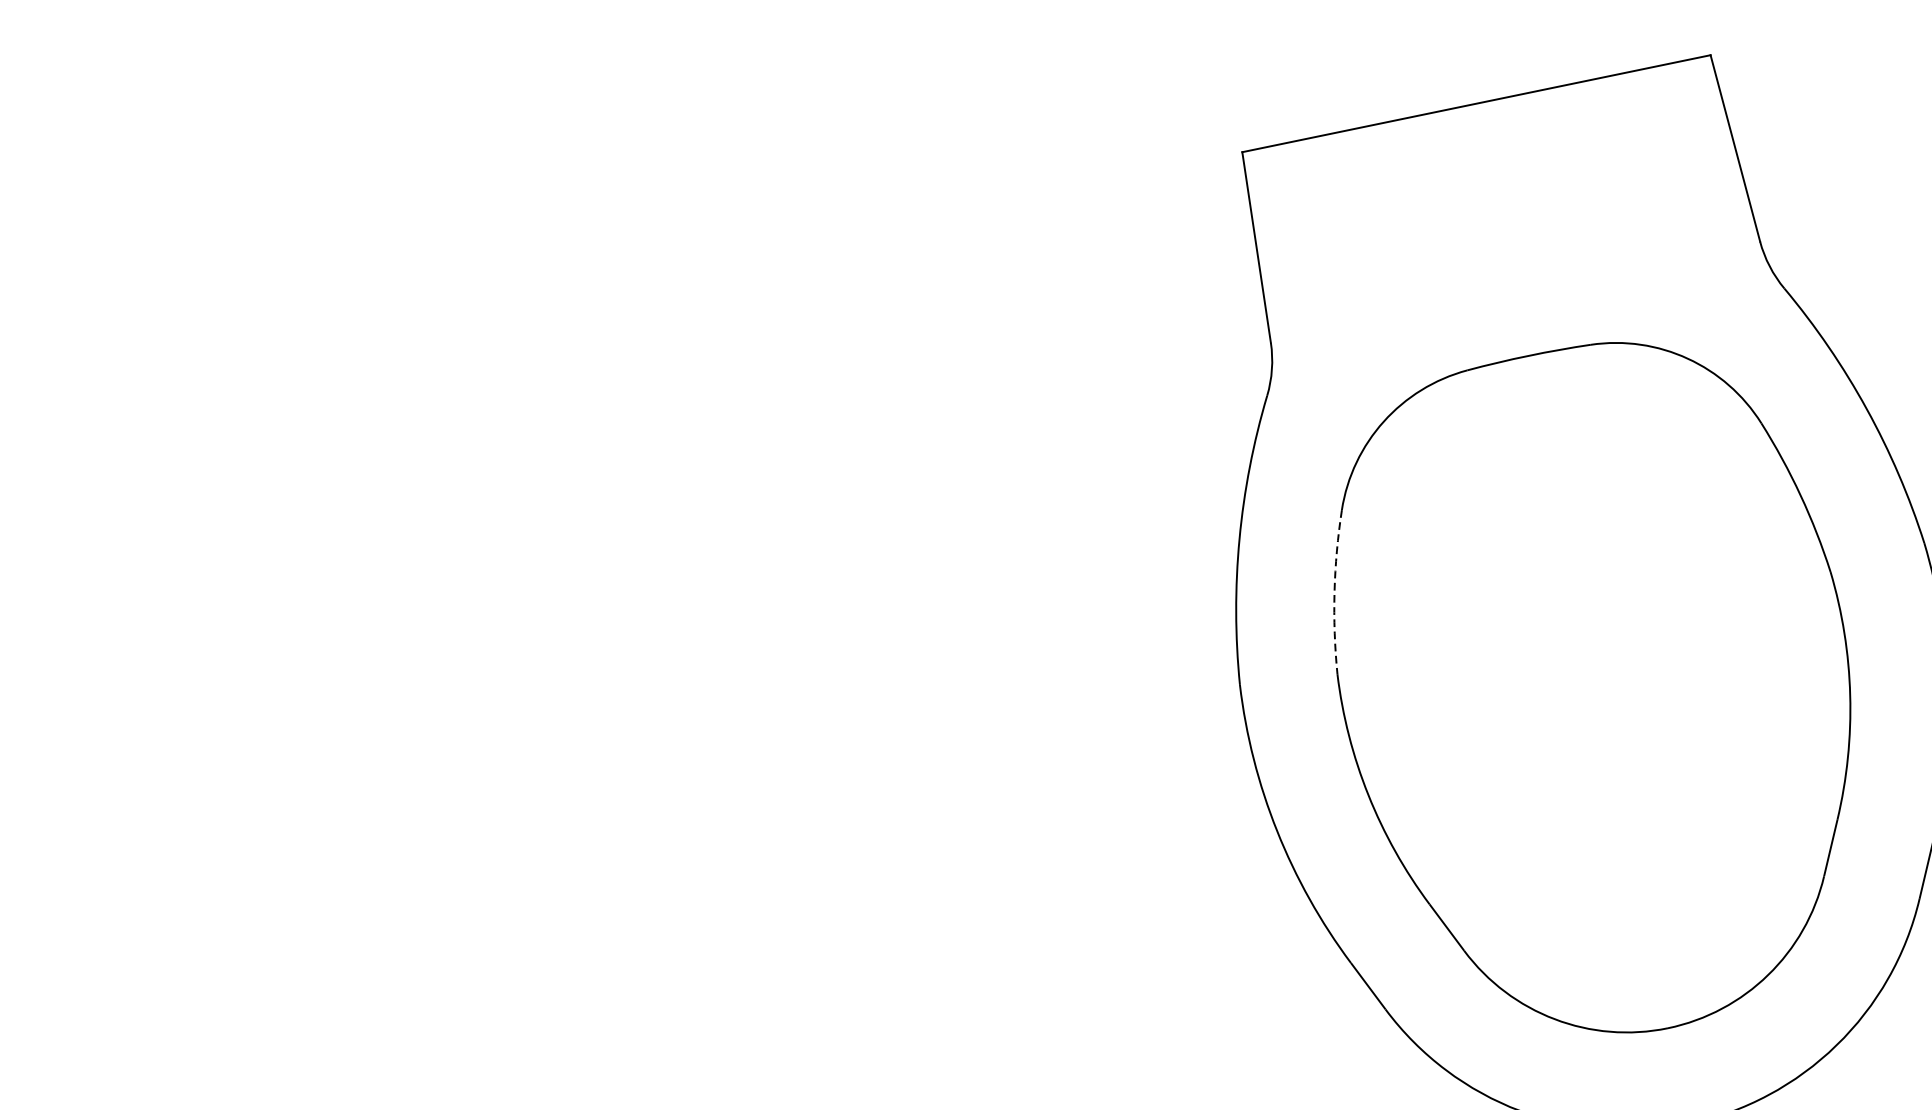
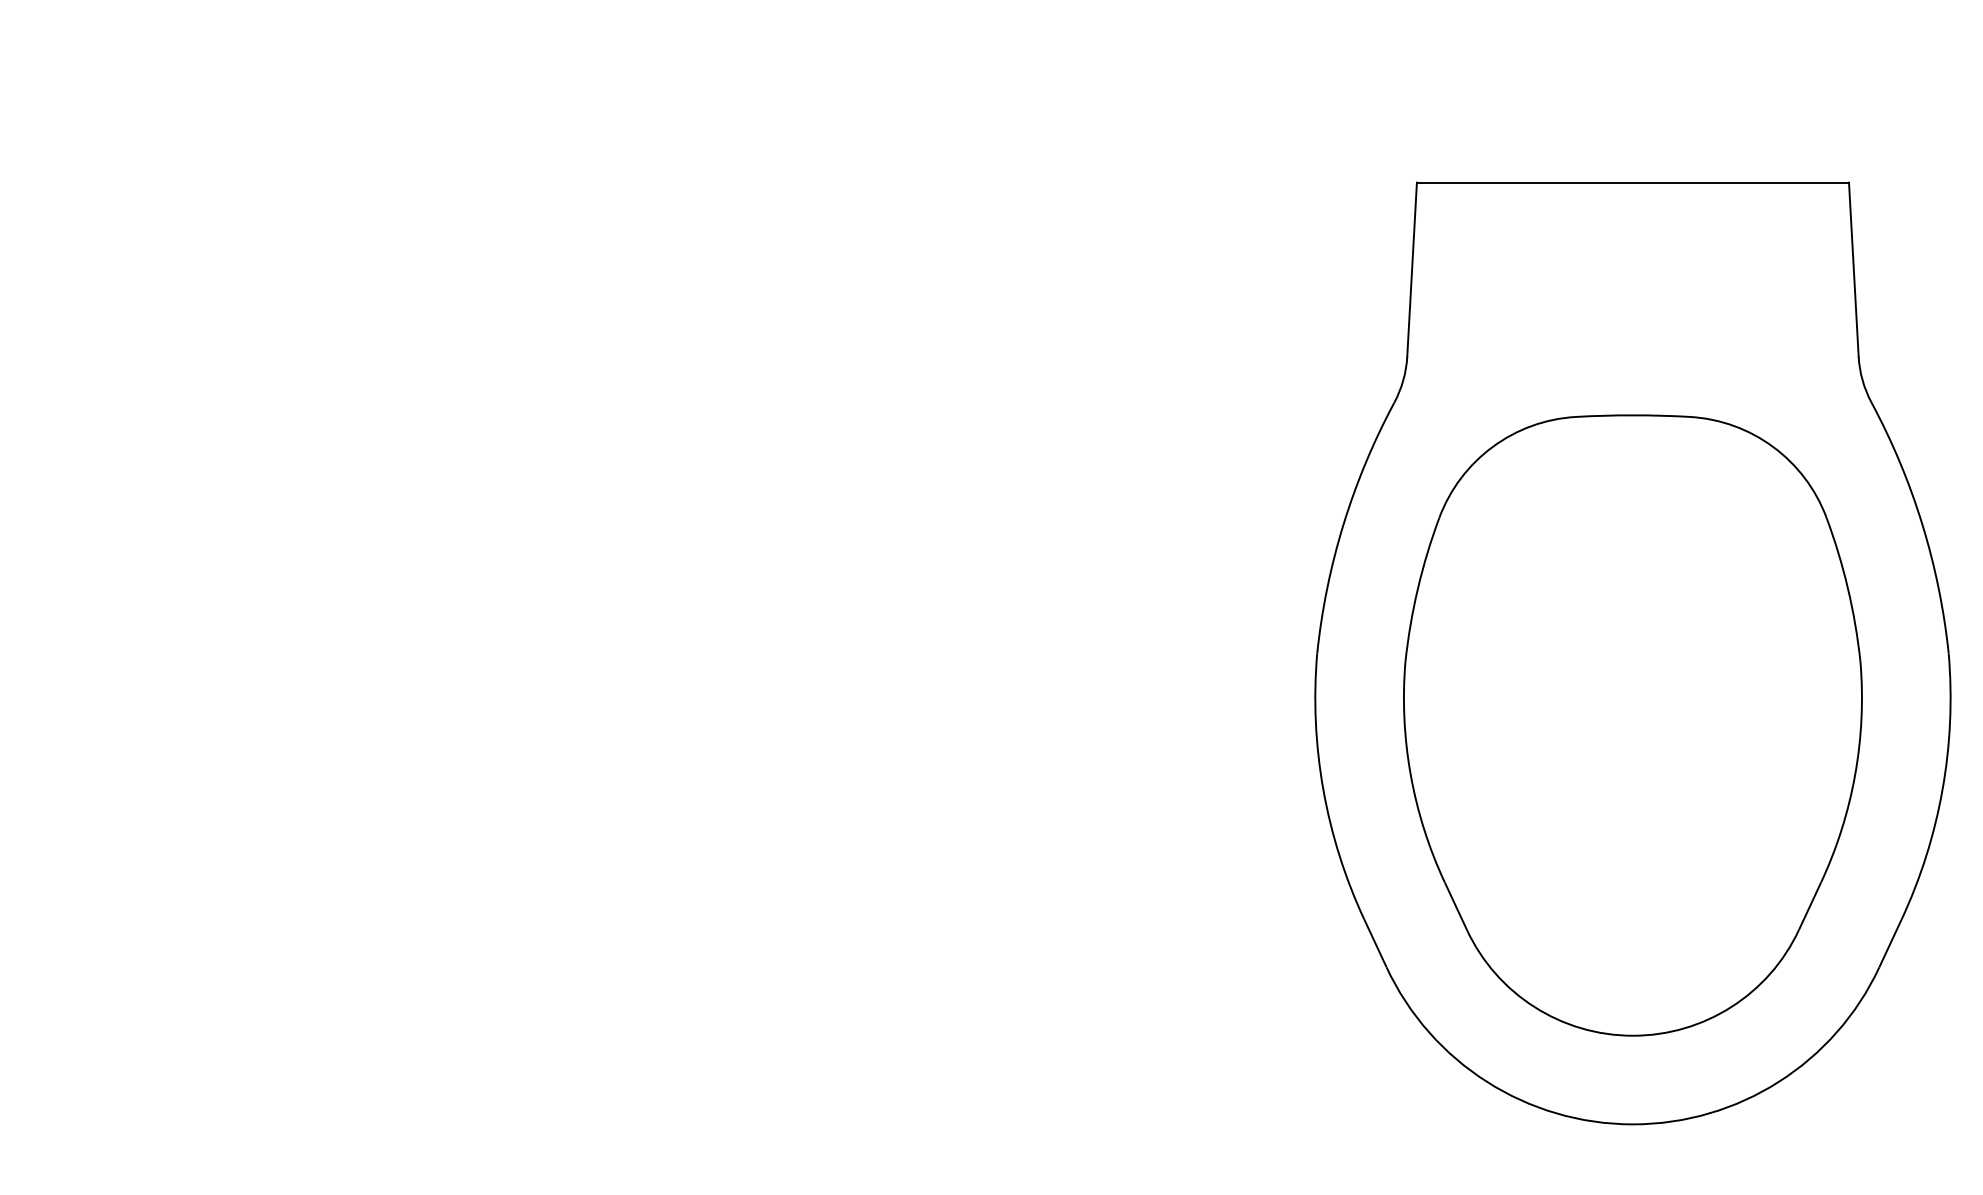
arc: (1334, 591) -> (1417, 588), dashed -> solid

